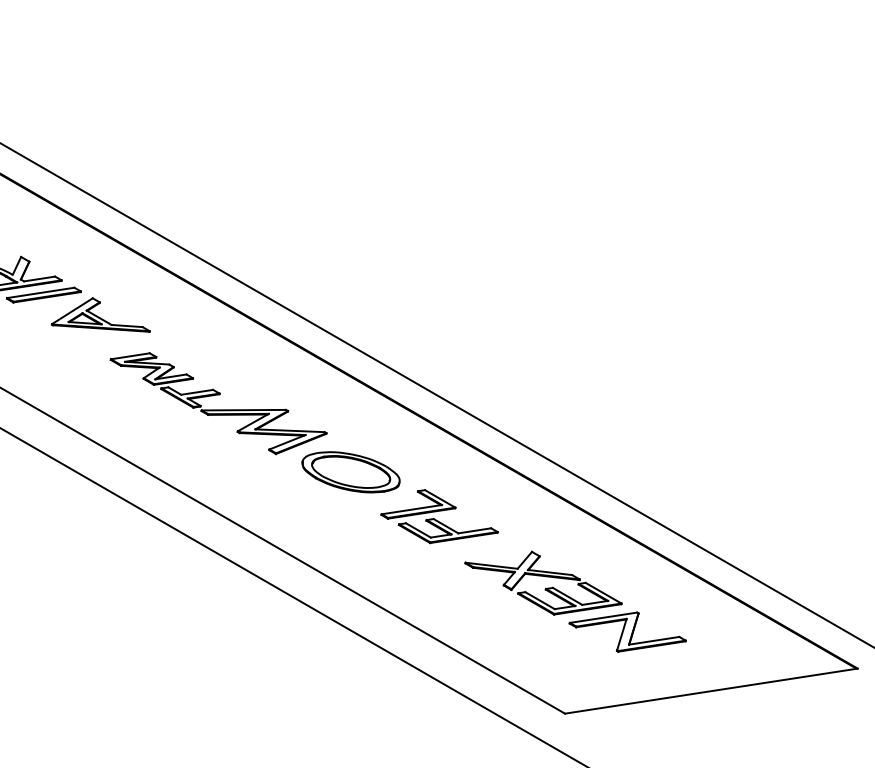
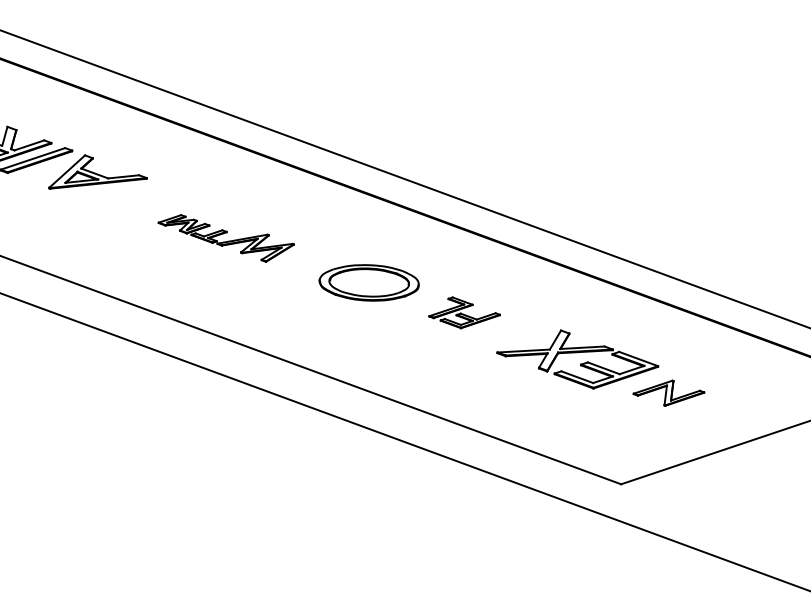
part: (218, 403) -> (226, 237), size x0.6
part: (439, 516) -> (463, 311), size x0.6
part: (627, 631) -> (668, 392), size x0.6

